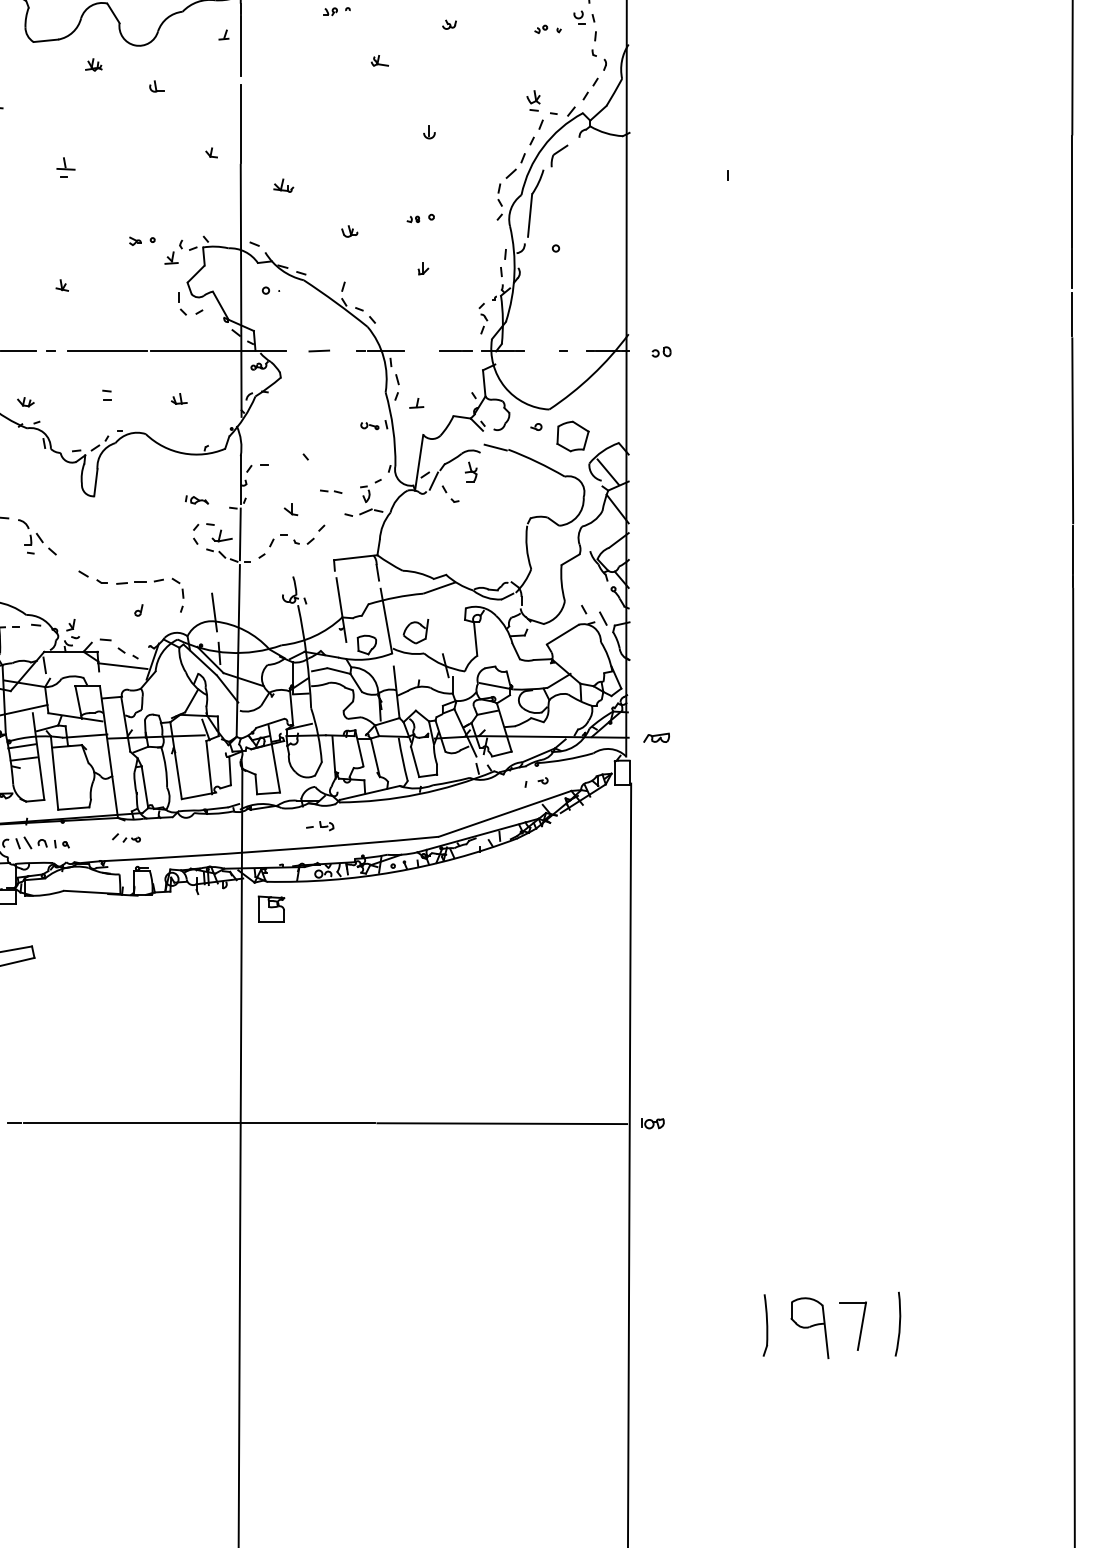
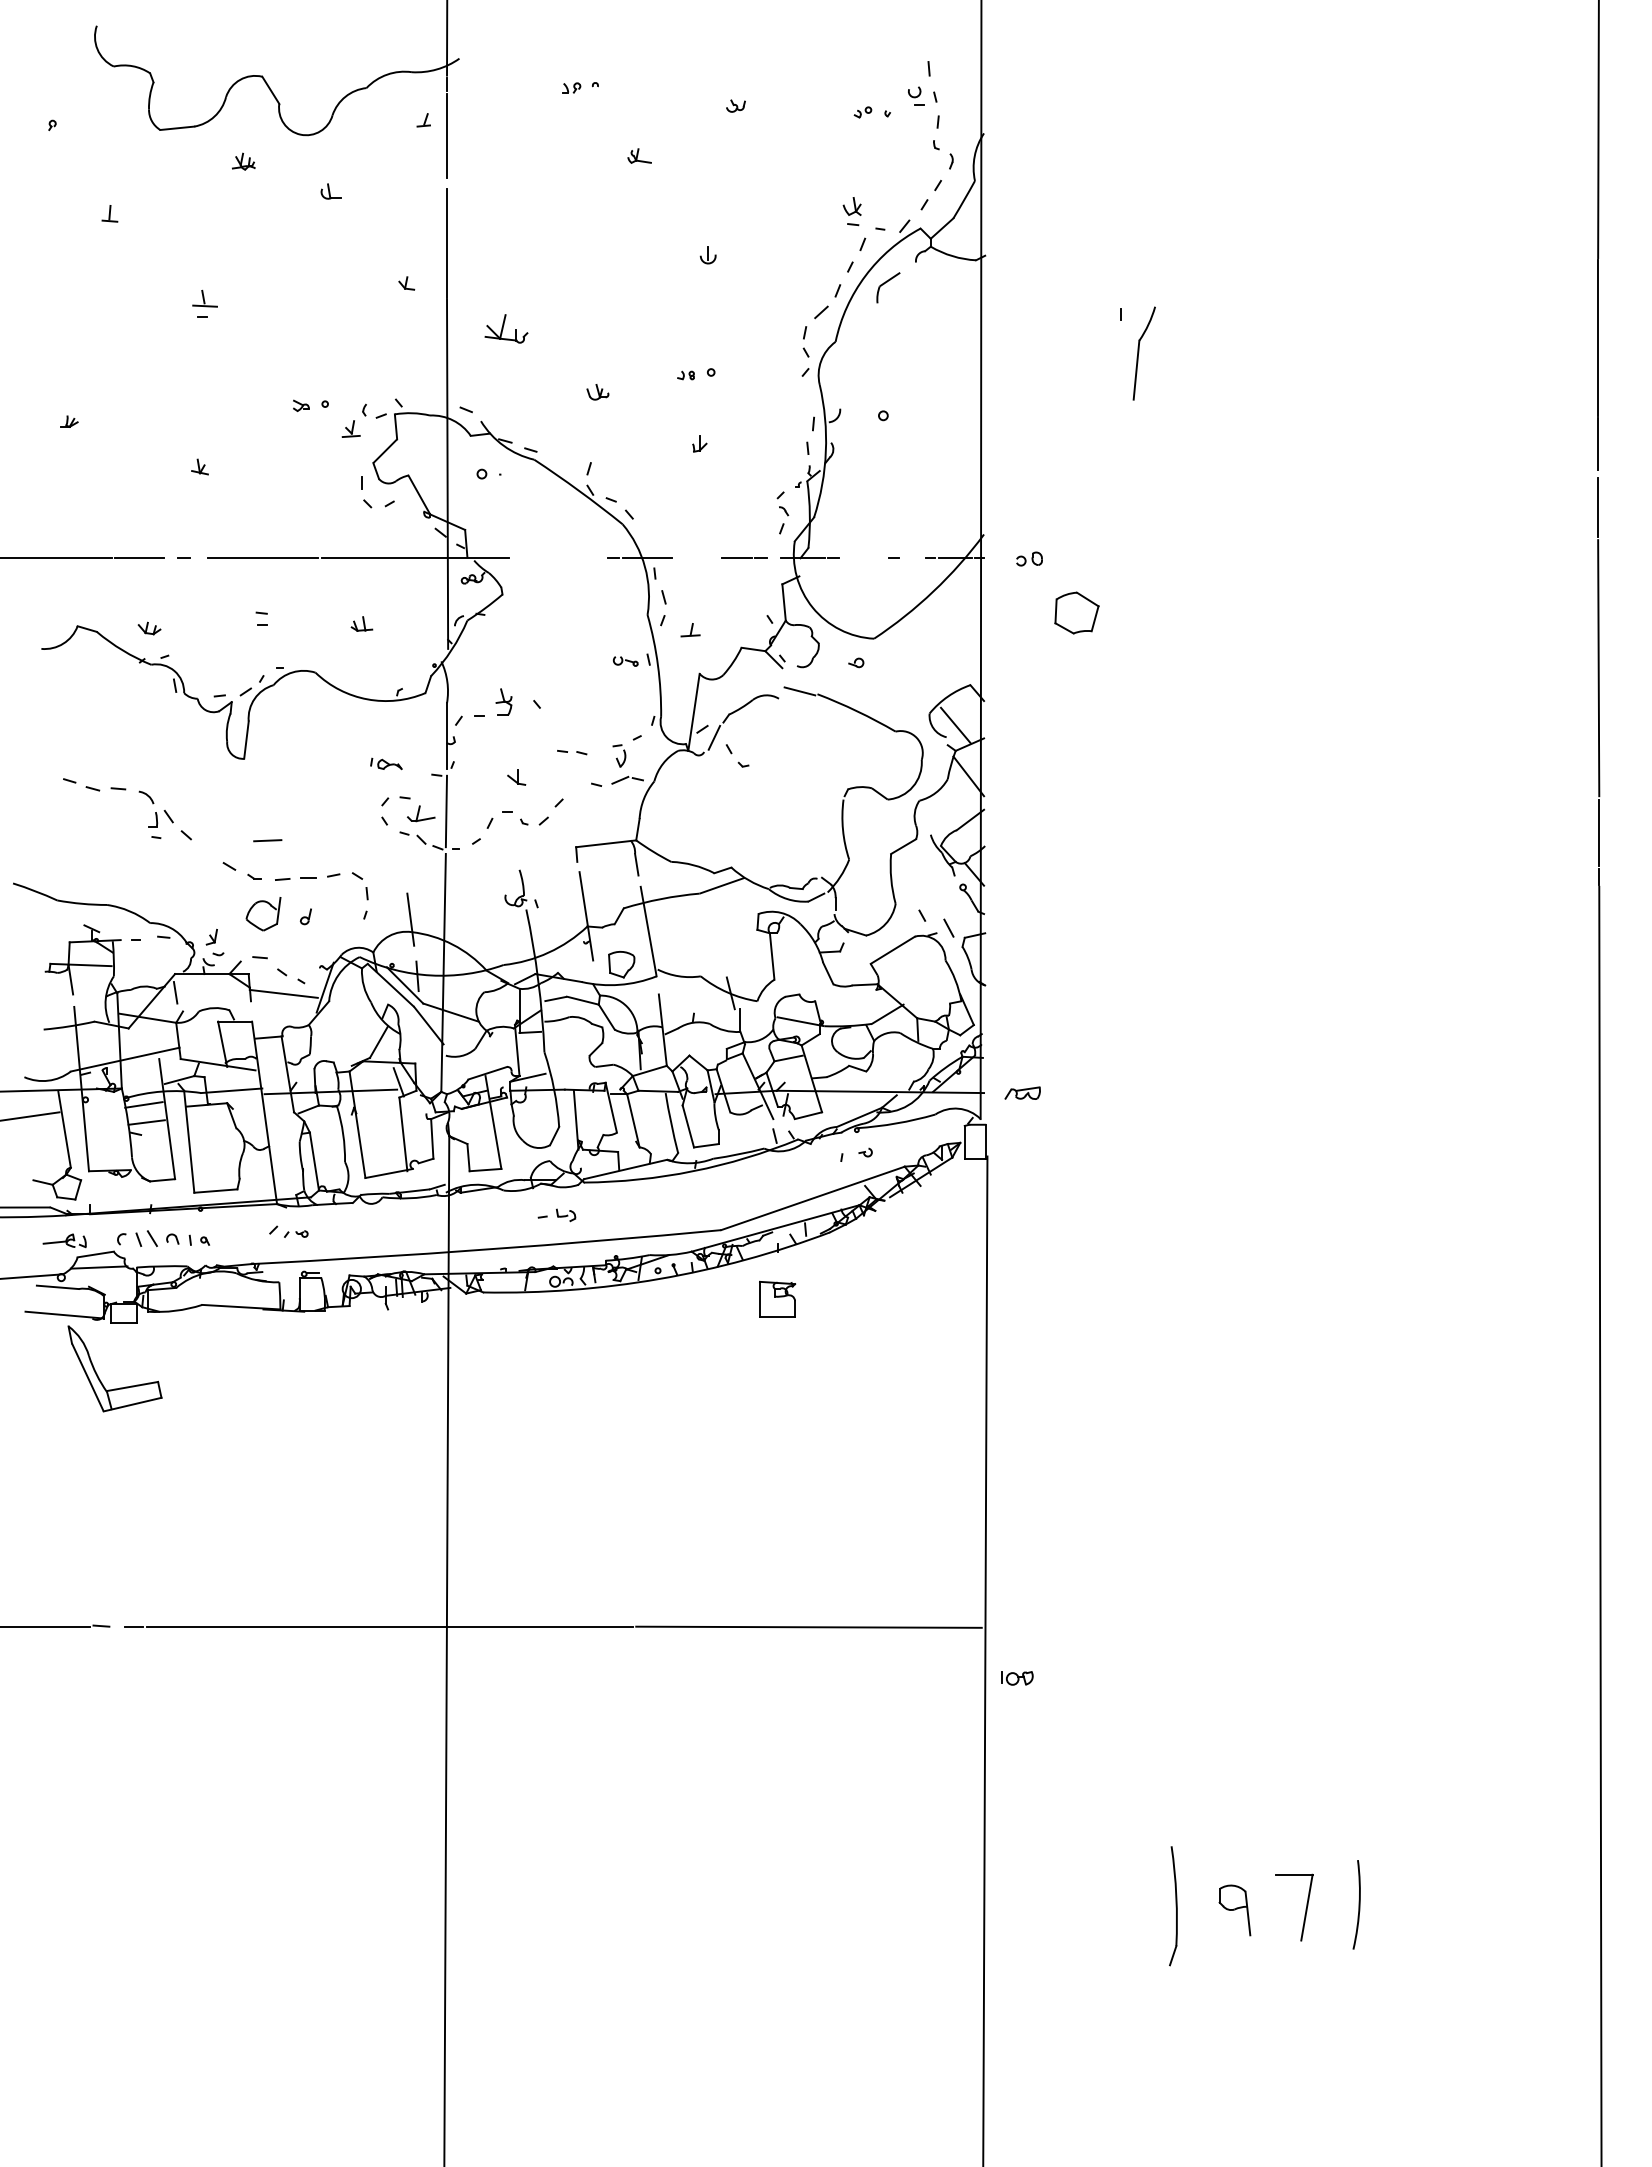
part: (283, 185) -> (506, 328), size x1.6
part: (535, 203) -> (1143, 353), moved
line: (319, 350) -> (267, 840), moved
part: (572, 436) -> (1076, 612), moved
part: (470, 471) -> (503, 701), moved
part: (415, 631) -> (263, 914), moved
part: (271, 908) -> (777, 1298), moved
part: (652, 1123) -> (1017, 1678), moved
part: (765, 1325) -> (1173, 1906), size x1.4
part: (809, 1328) -> (1234, 1910), size x0.6

